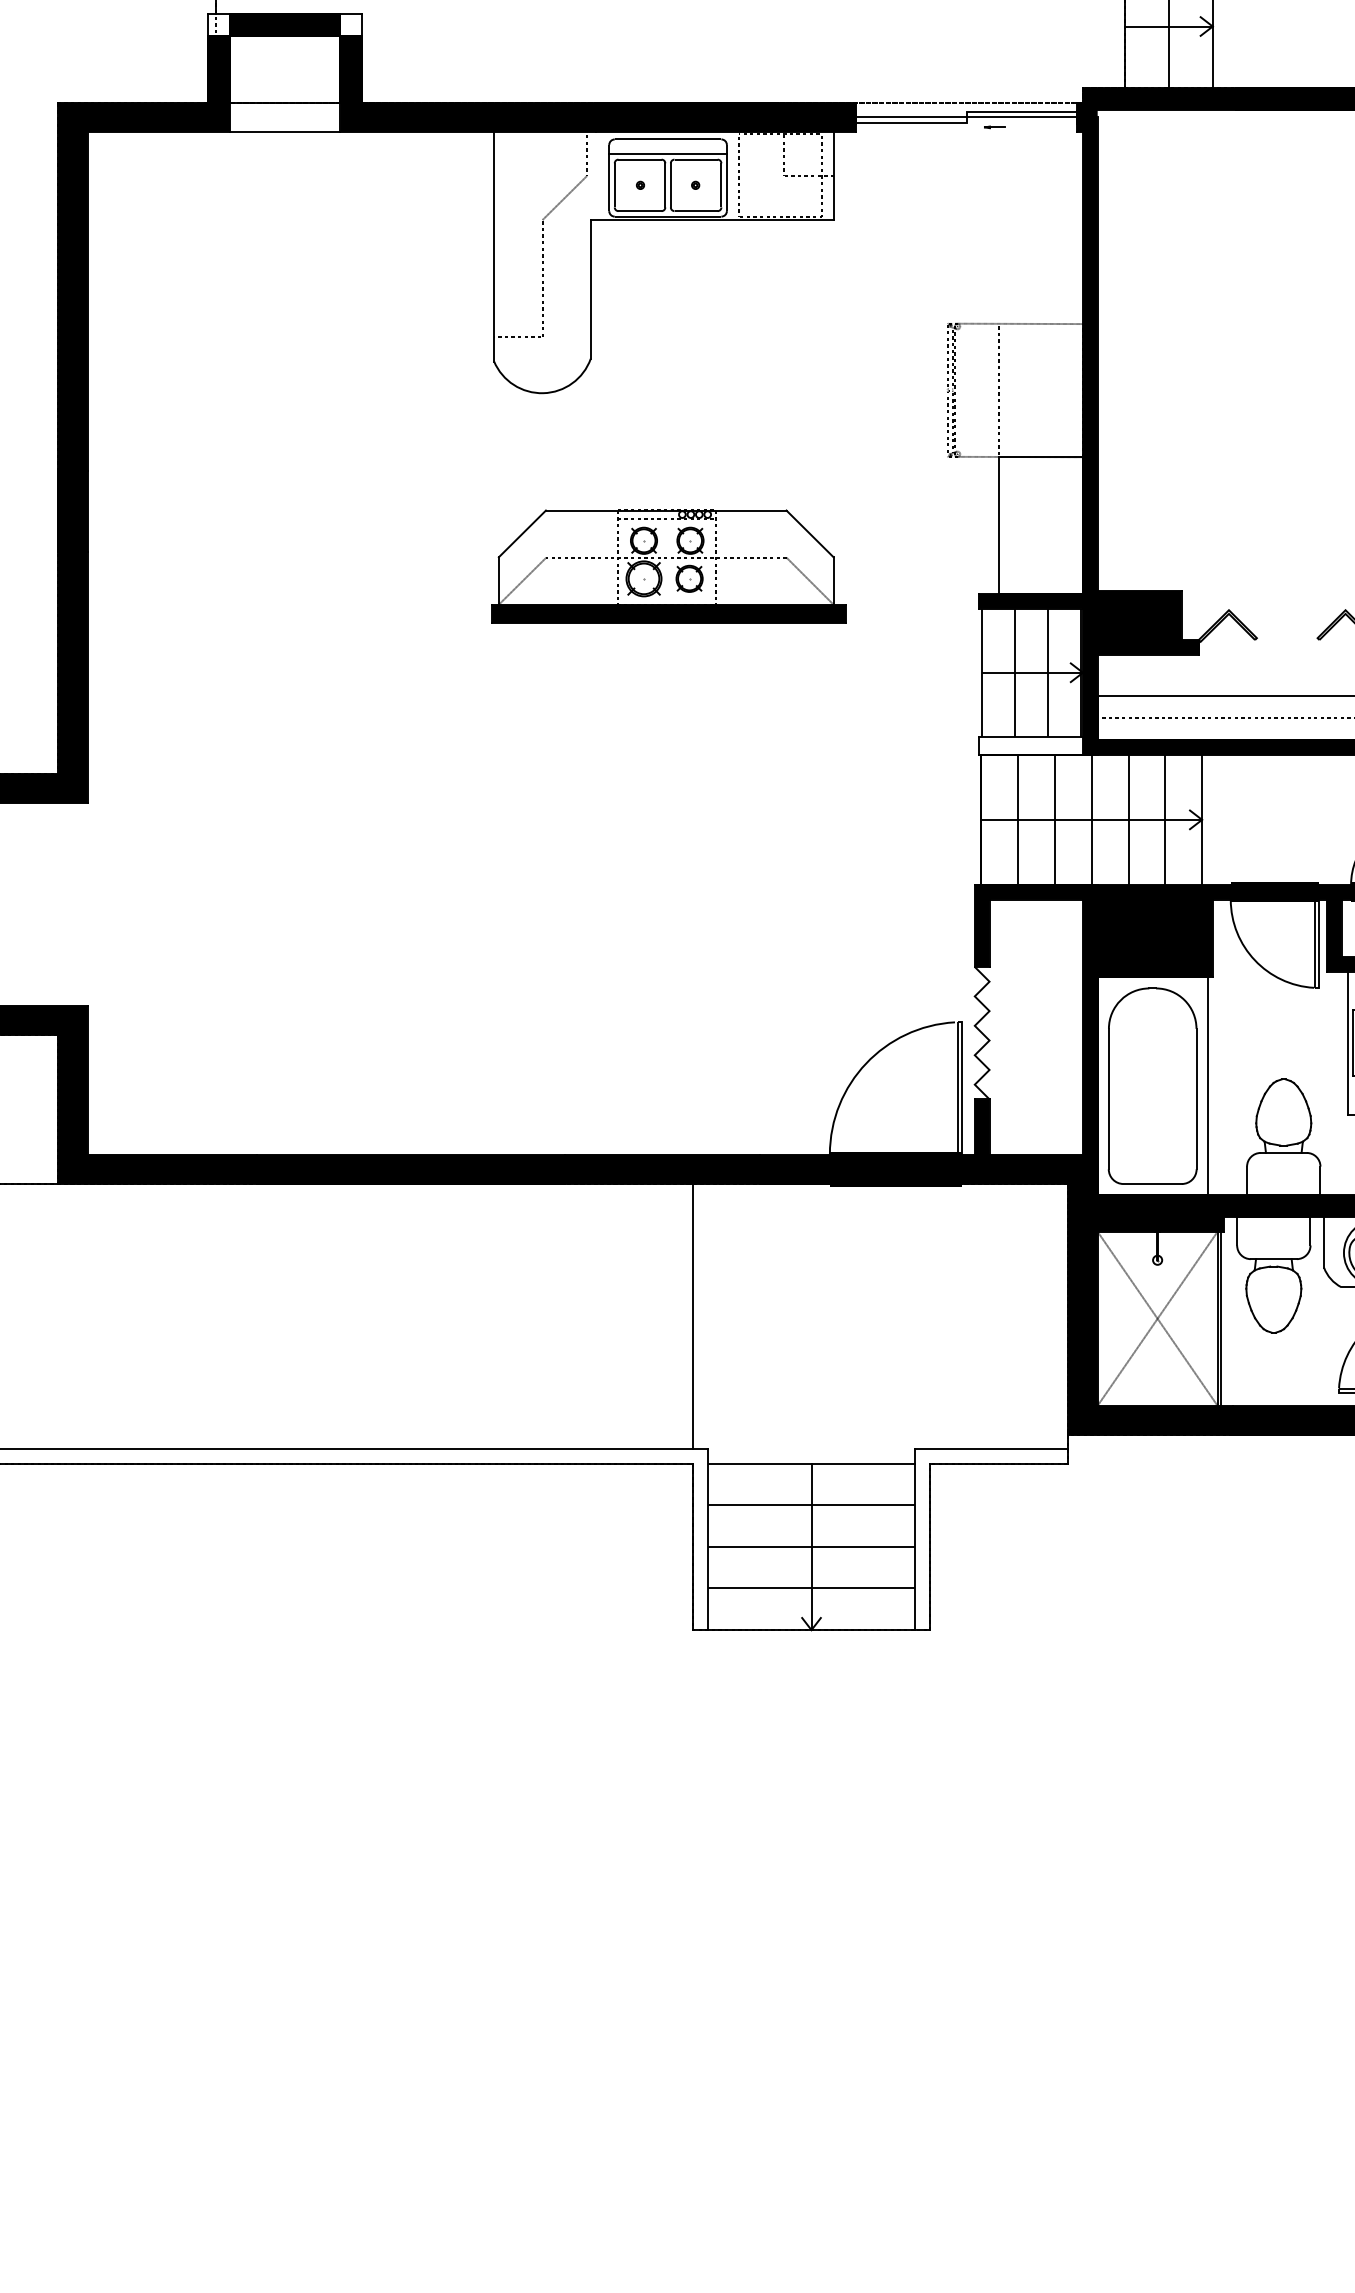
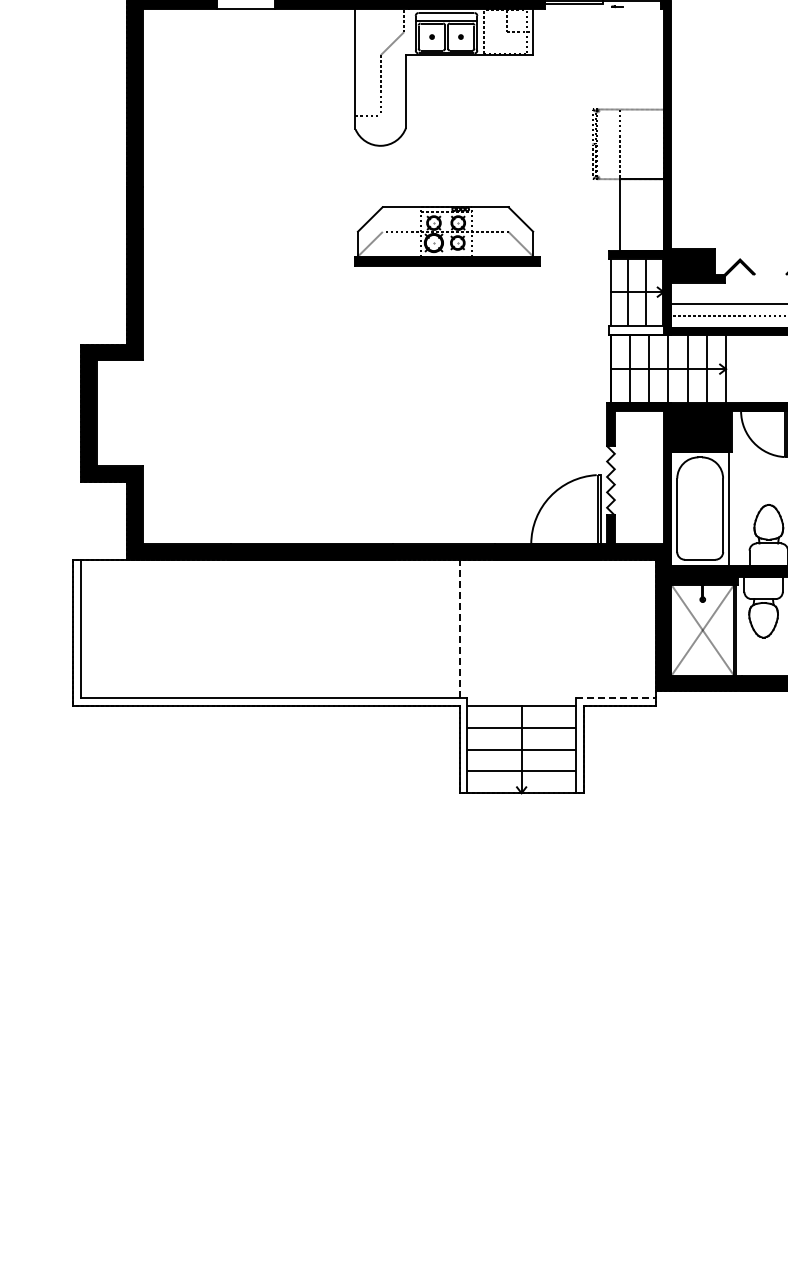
line: (692, 1315) -> (459, 628), solid -> dashed
line: (992, 1449) -> (616, 698), solid -> dashed

